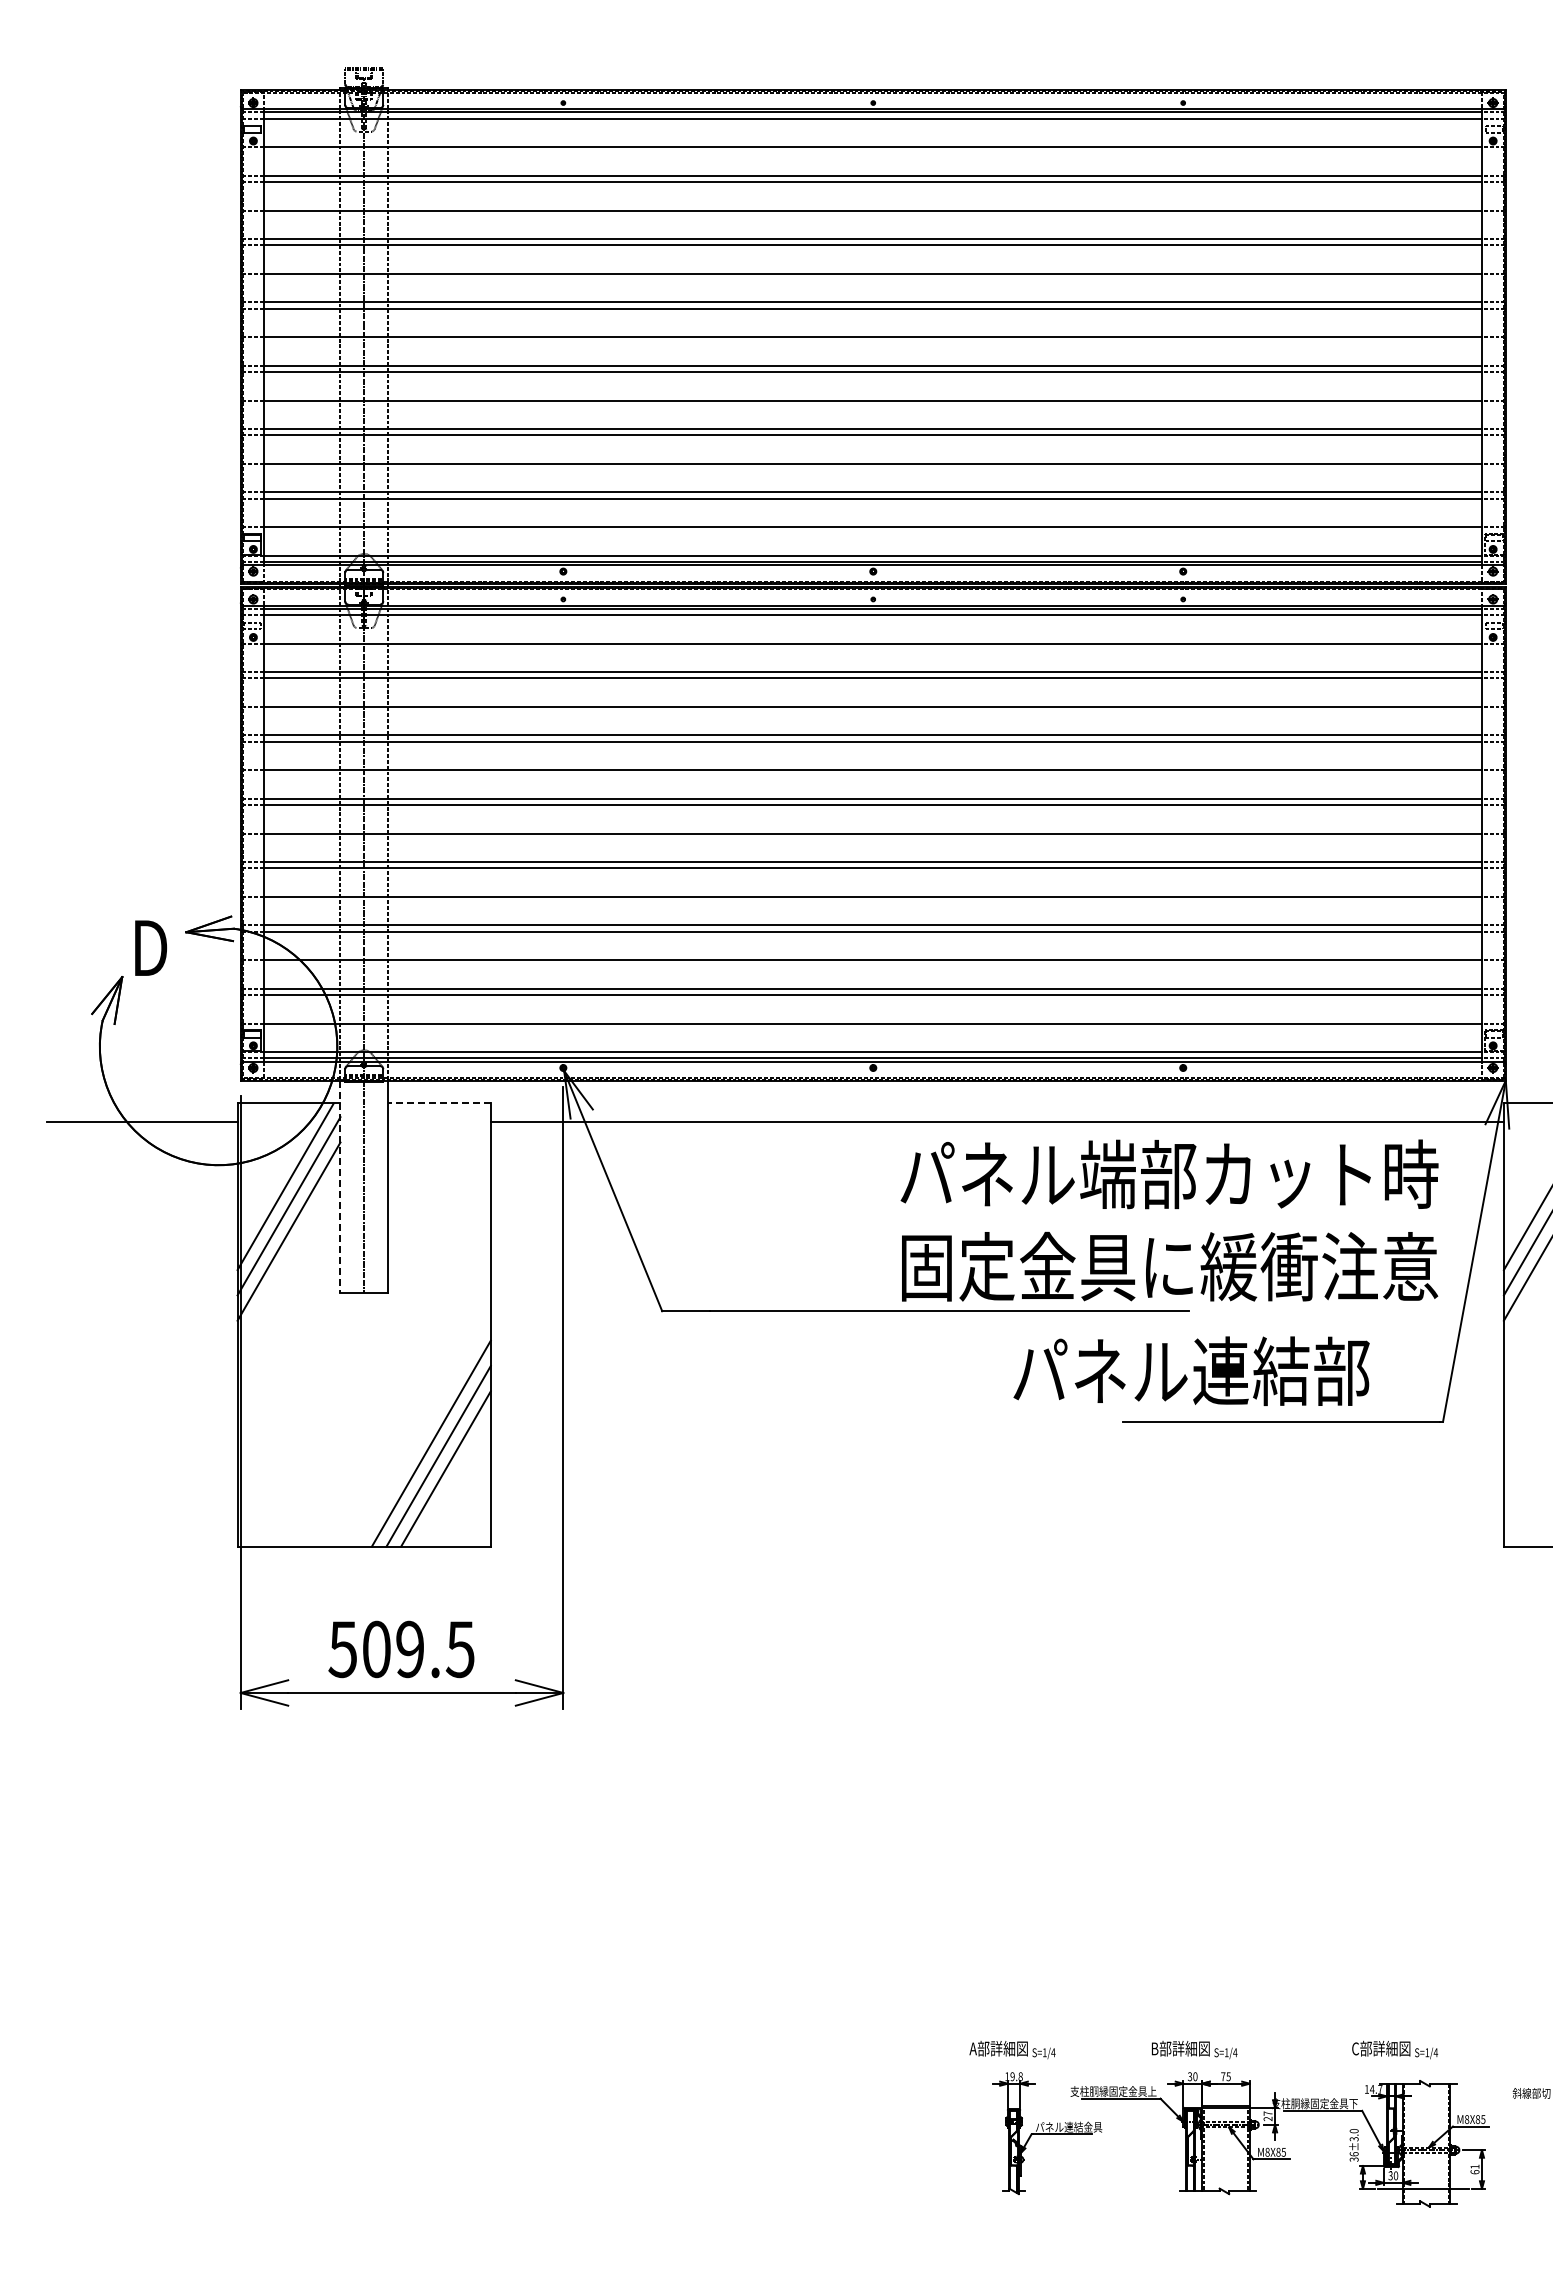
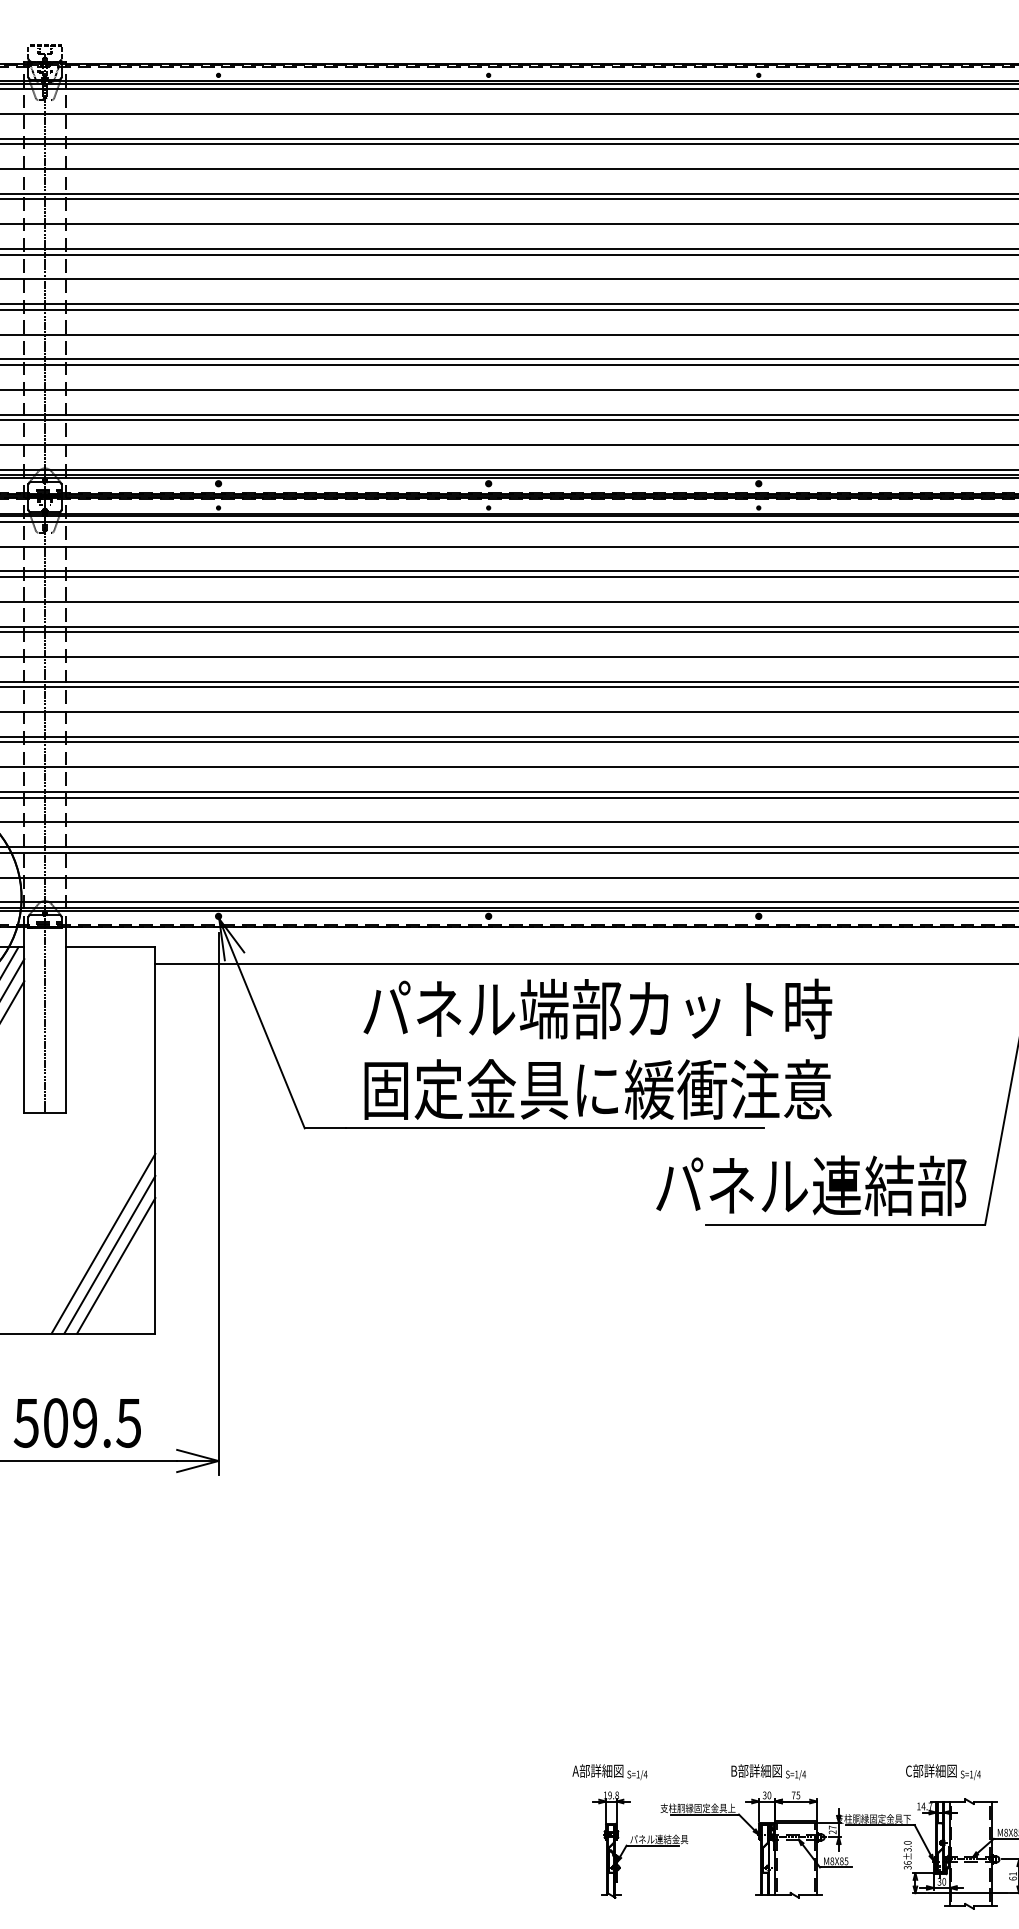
line: (438, 1103) -> (109, 947), dashed -> solid
line: (340, 1187) -> (24, 1020), dashed -> solid
text: (1169, 1220) -> (597, 1049), moved
text: (1191, 1370) -> (811, 1185), moved

